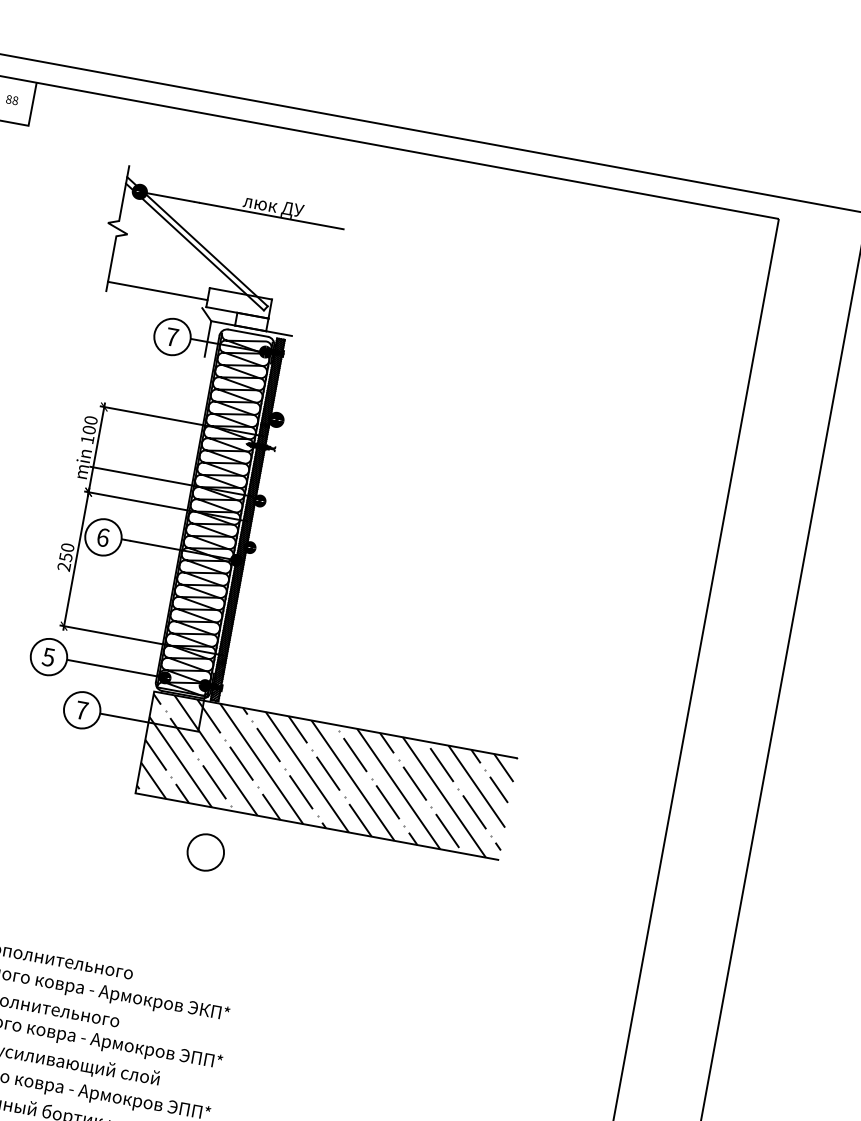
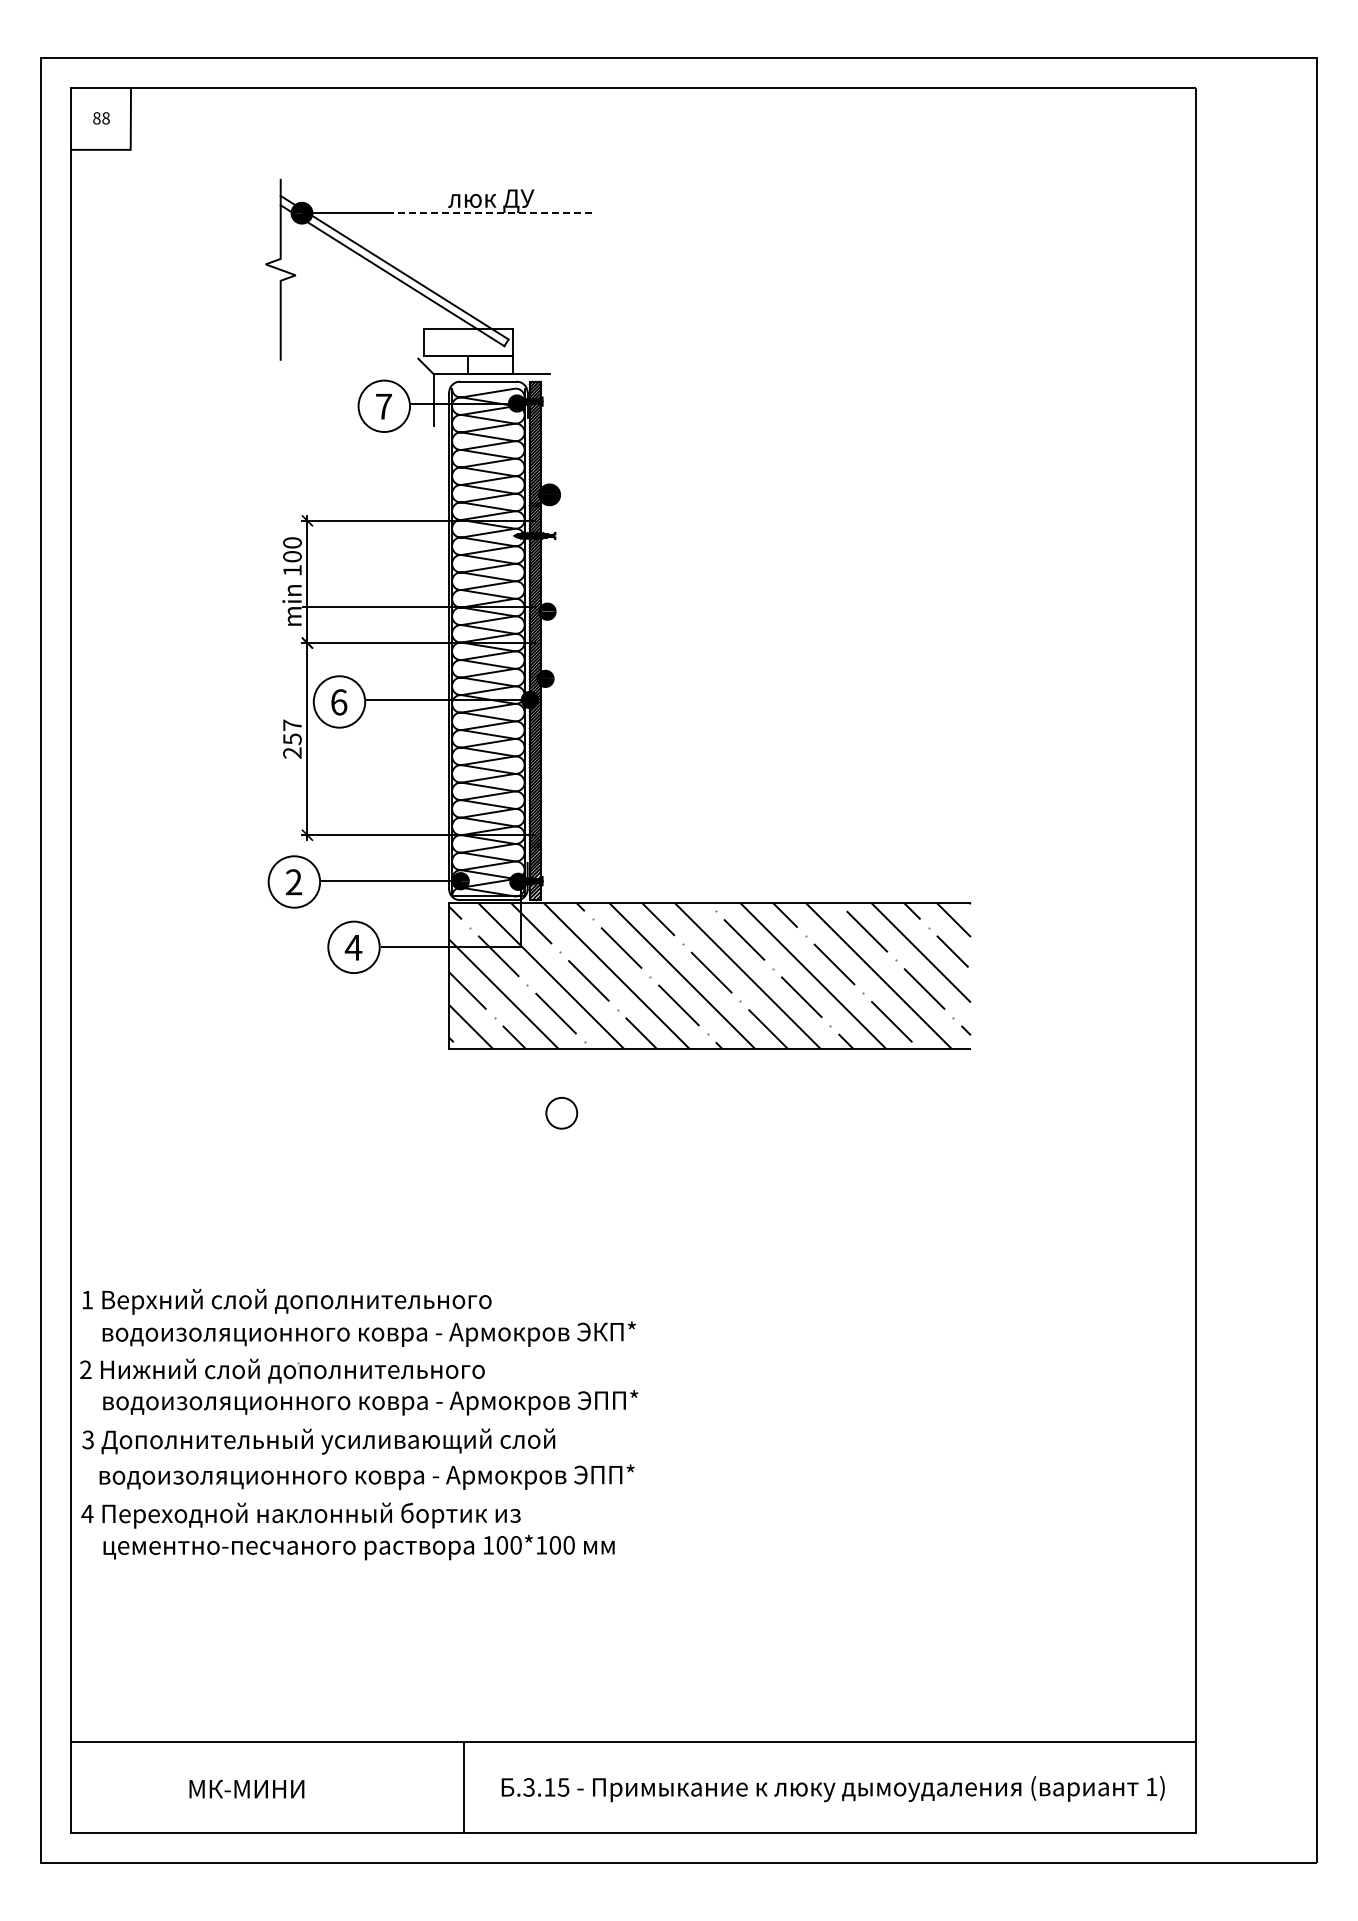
line: (271, 216) -> (491, 213), solid -> dashed
line: (157, 291) -> (351, 346), removed
text: (67, 547) -> (292, 724), 250 -> 257
text: (48, 657) -> (293, 882), 5 -> 2
text: (81, 710) -> (353, 947), 7 -> 4
circle: (205, 852) -> (561, 1113), size x0.6

